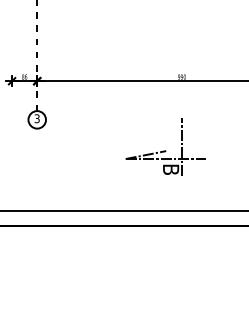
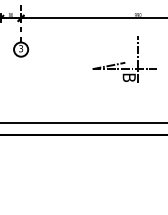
part: (165, 146) -> (124, 59), moved

